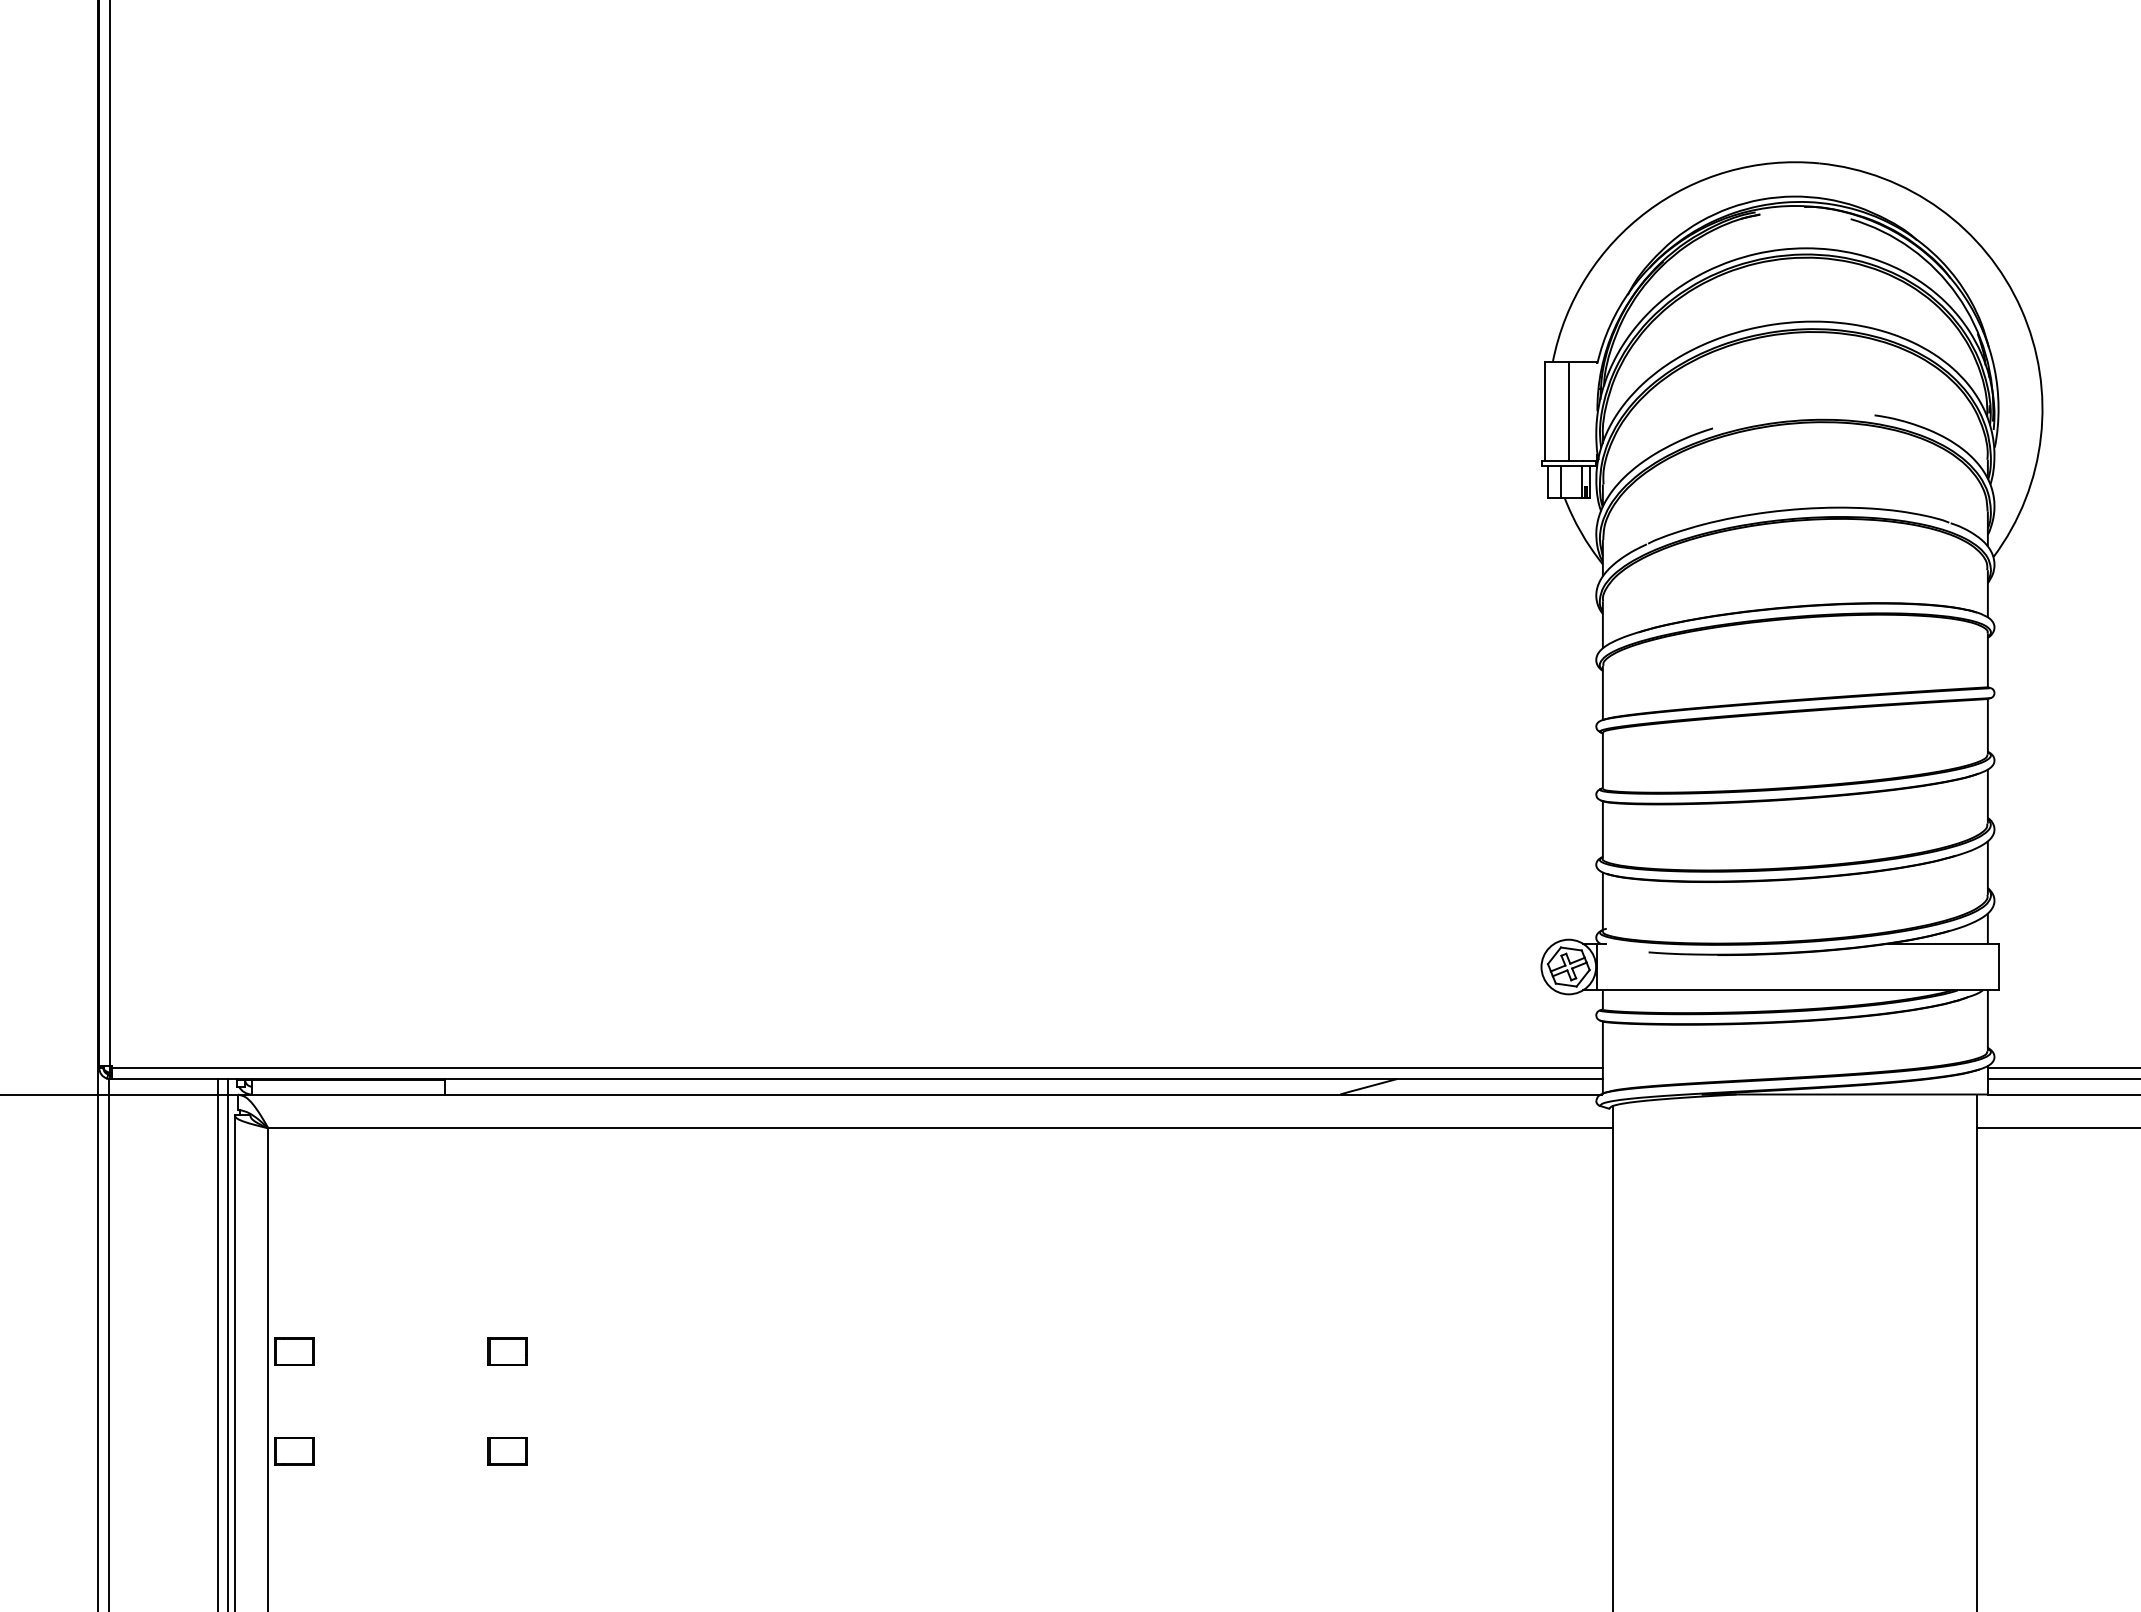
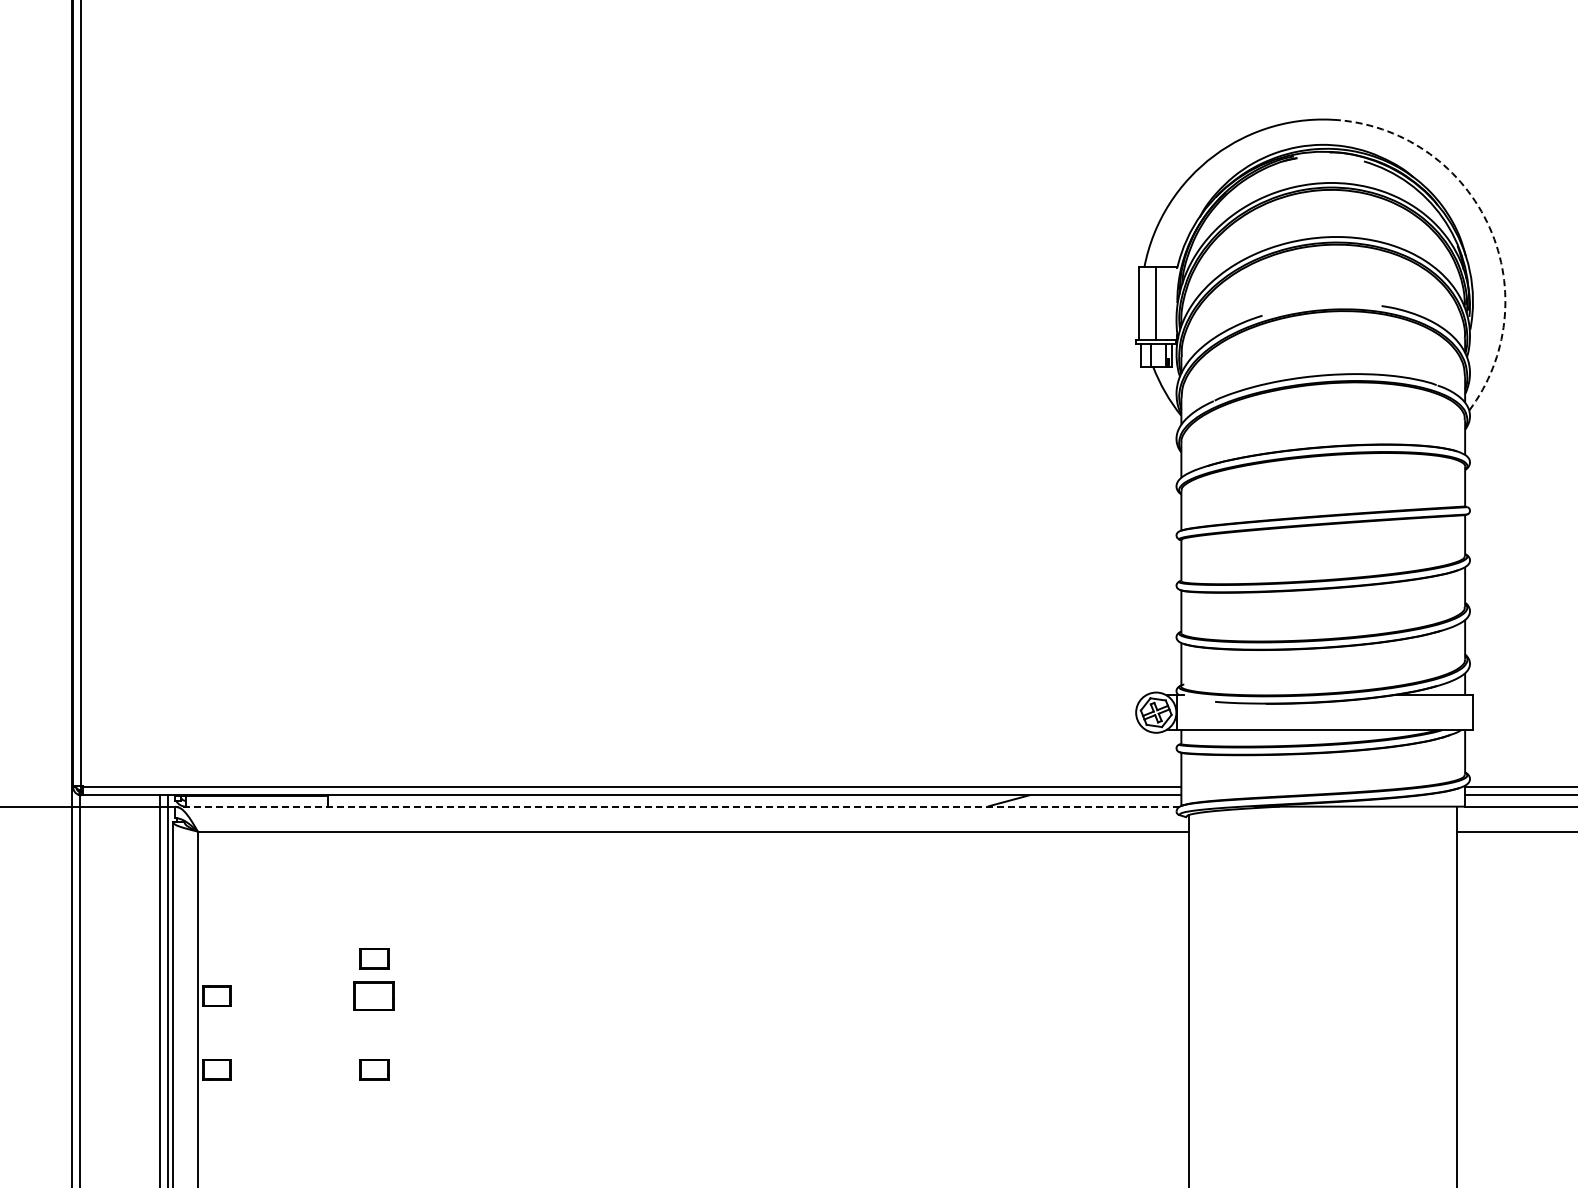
arc: (2020, 308) -> (1489, 227), solid -> dashed
line: (919, 1094) -> (677, 806), solid -> dashed
part: (508, 1300) -> (374, 958), added
part: (508, 1350) -> (374, 995), size x1.4

